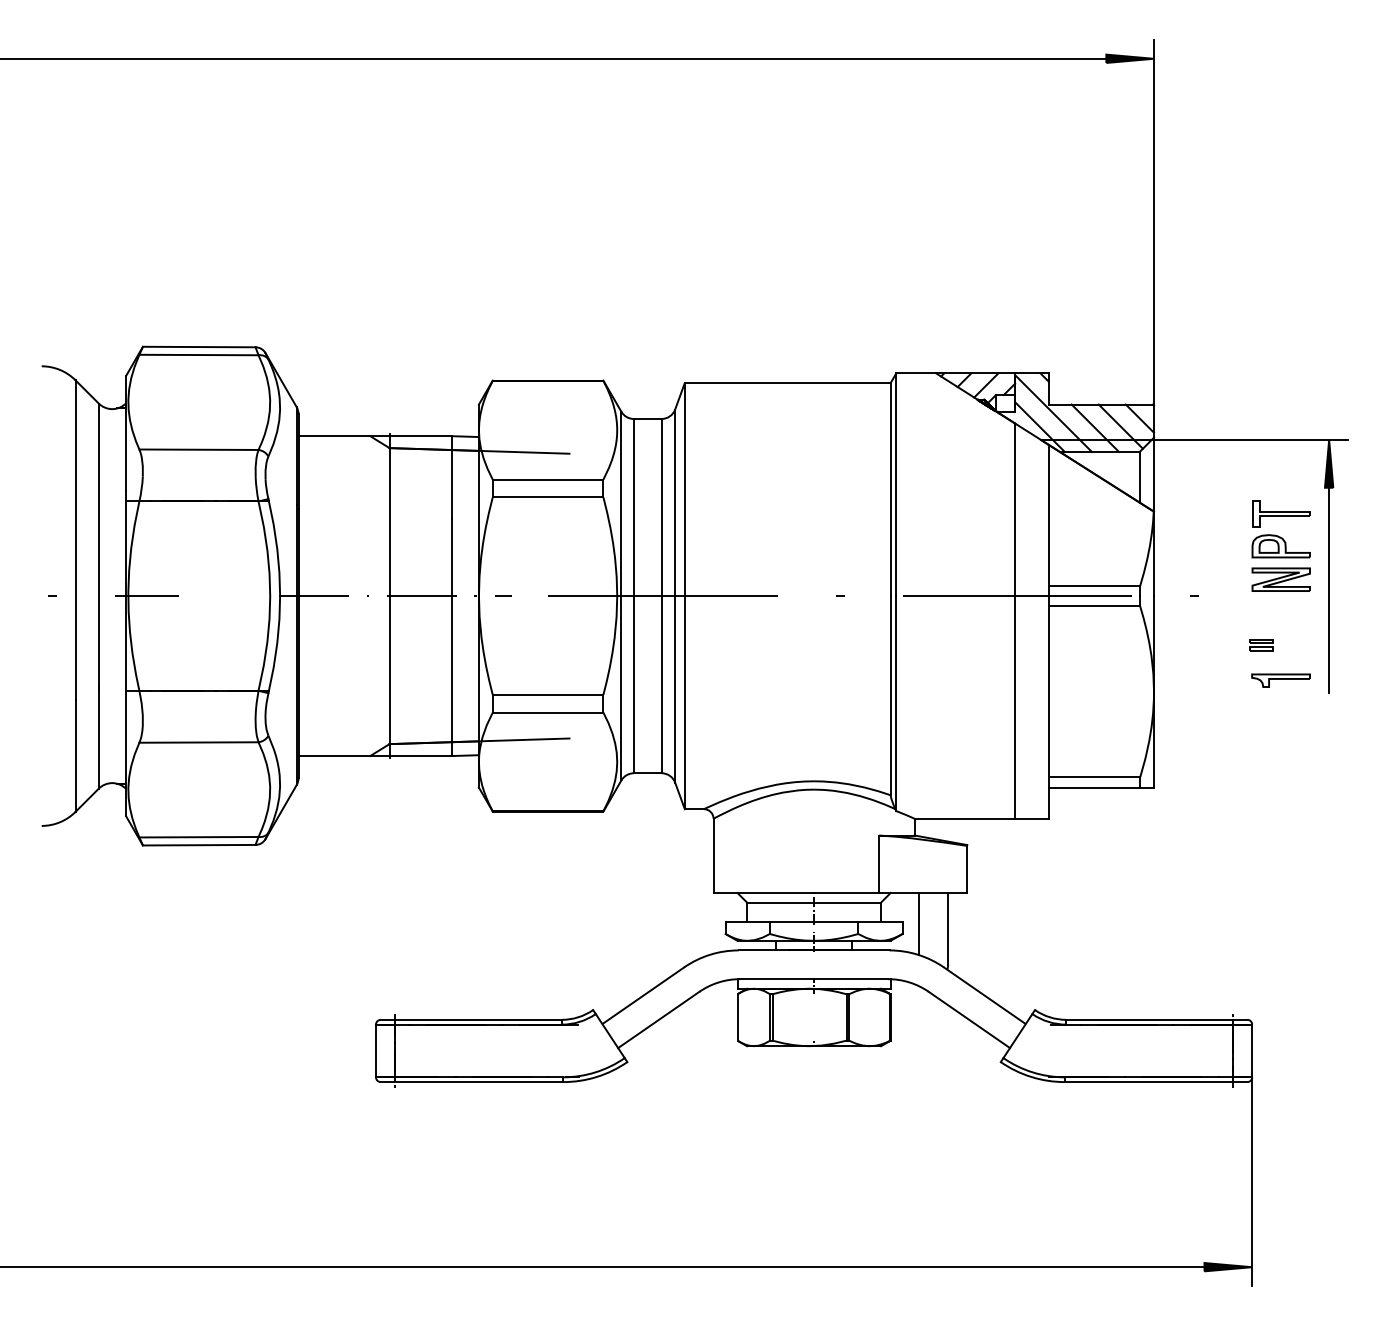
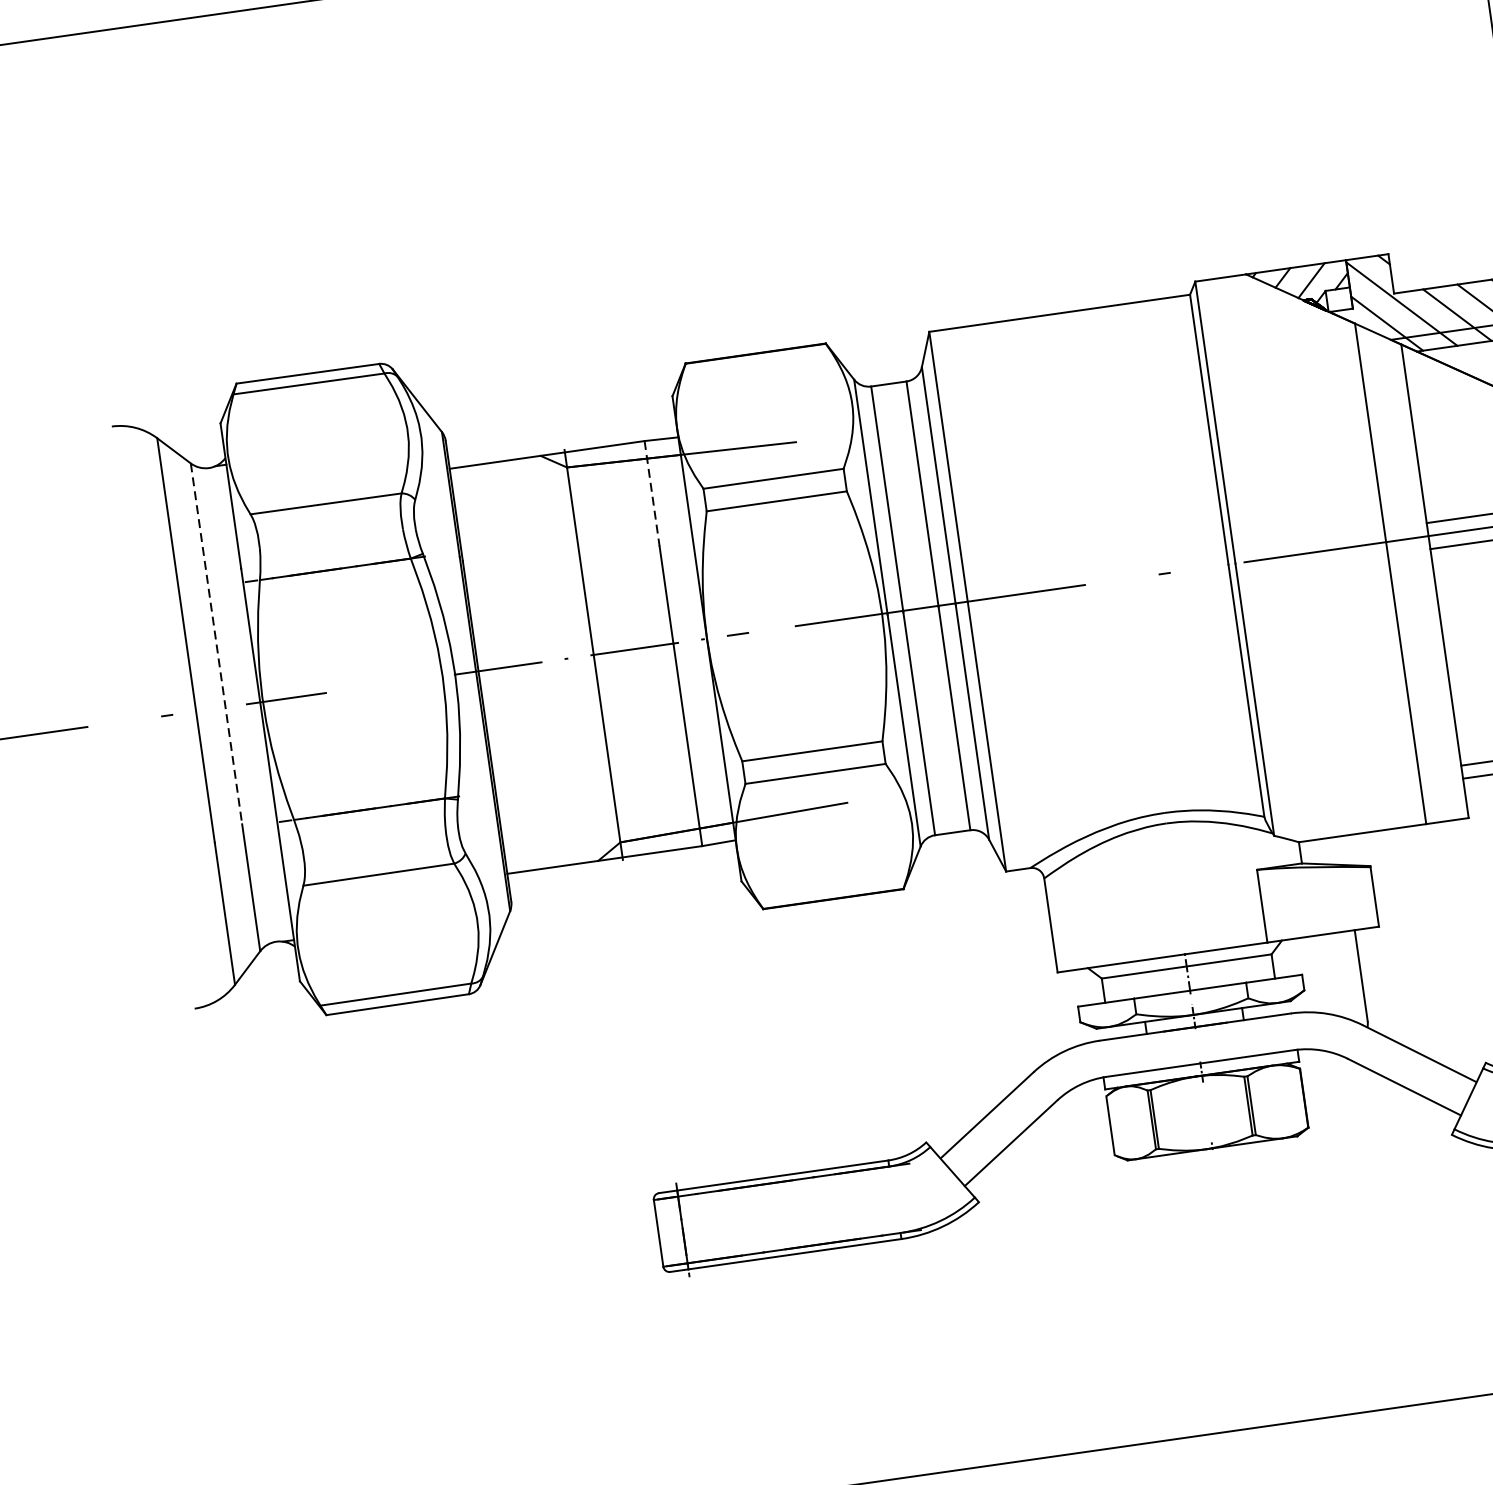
line: (452, 477) -> (652, 493), solid -> dashed
line: (98, 546) -> (216, 644), solid -> dashed
line: (919, 923) -> (1323, 974), removed

